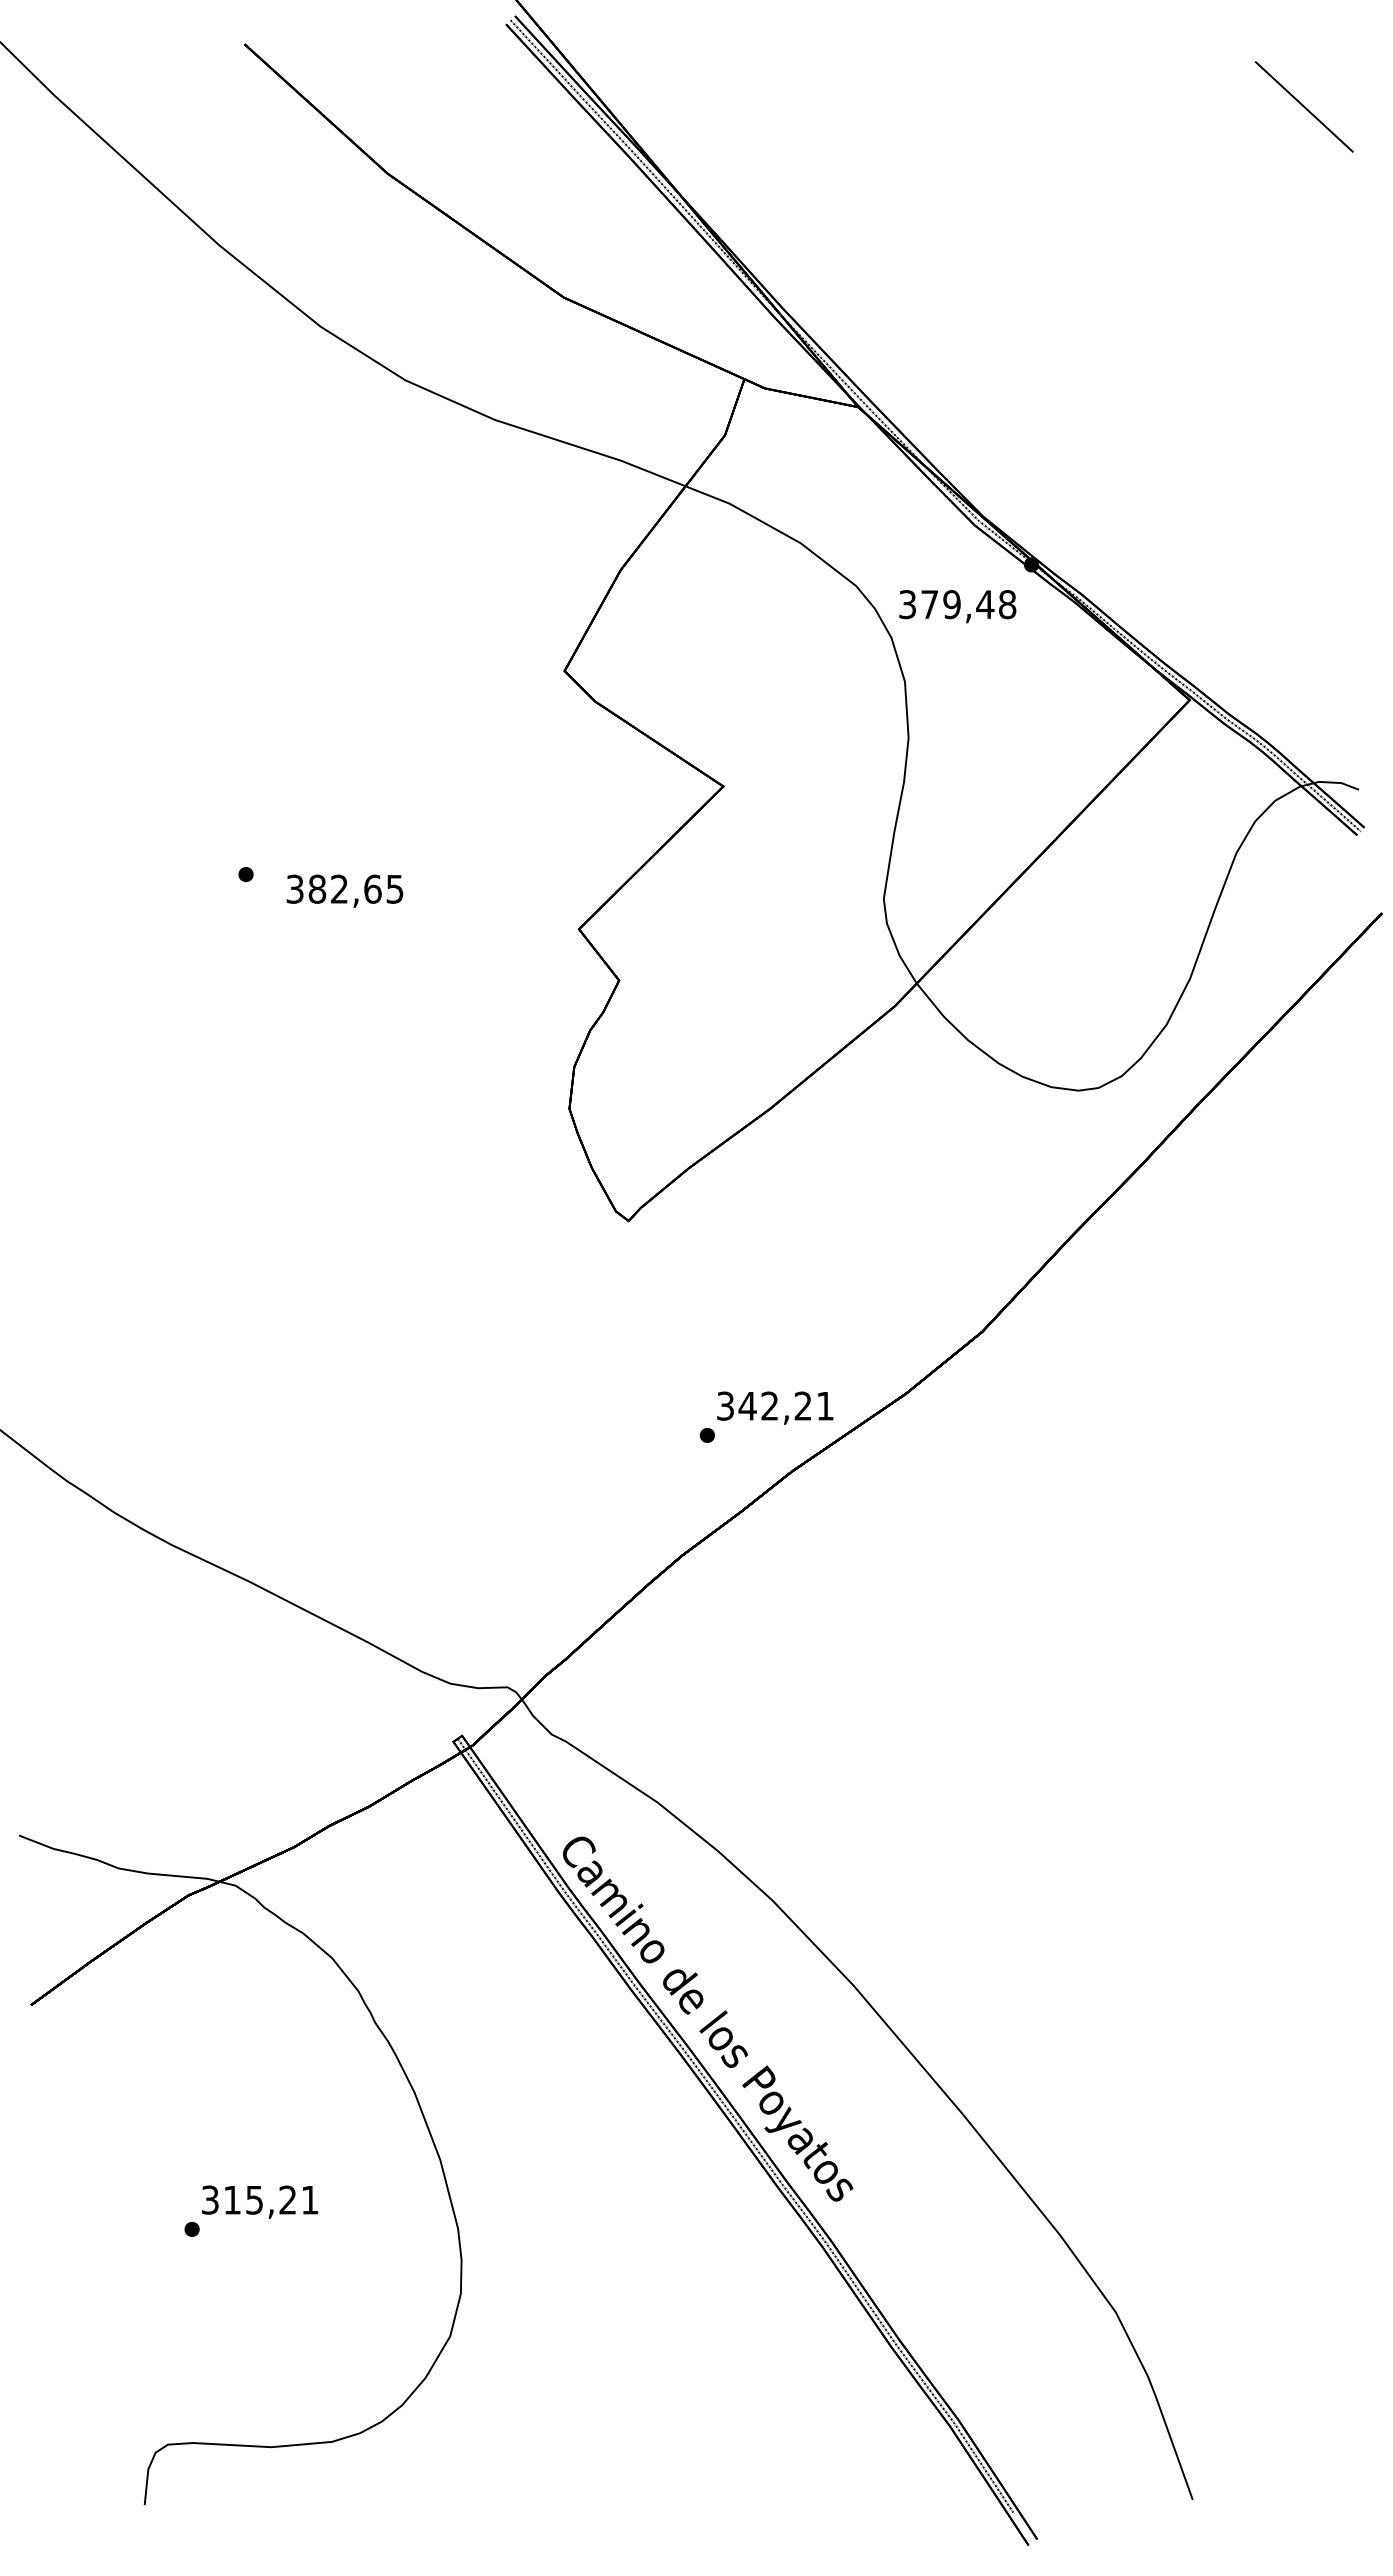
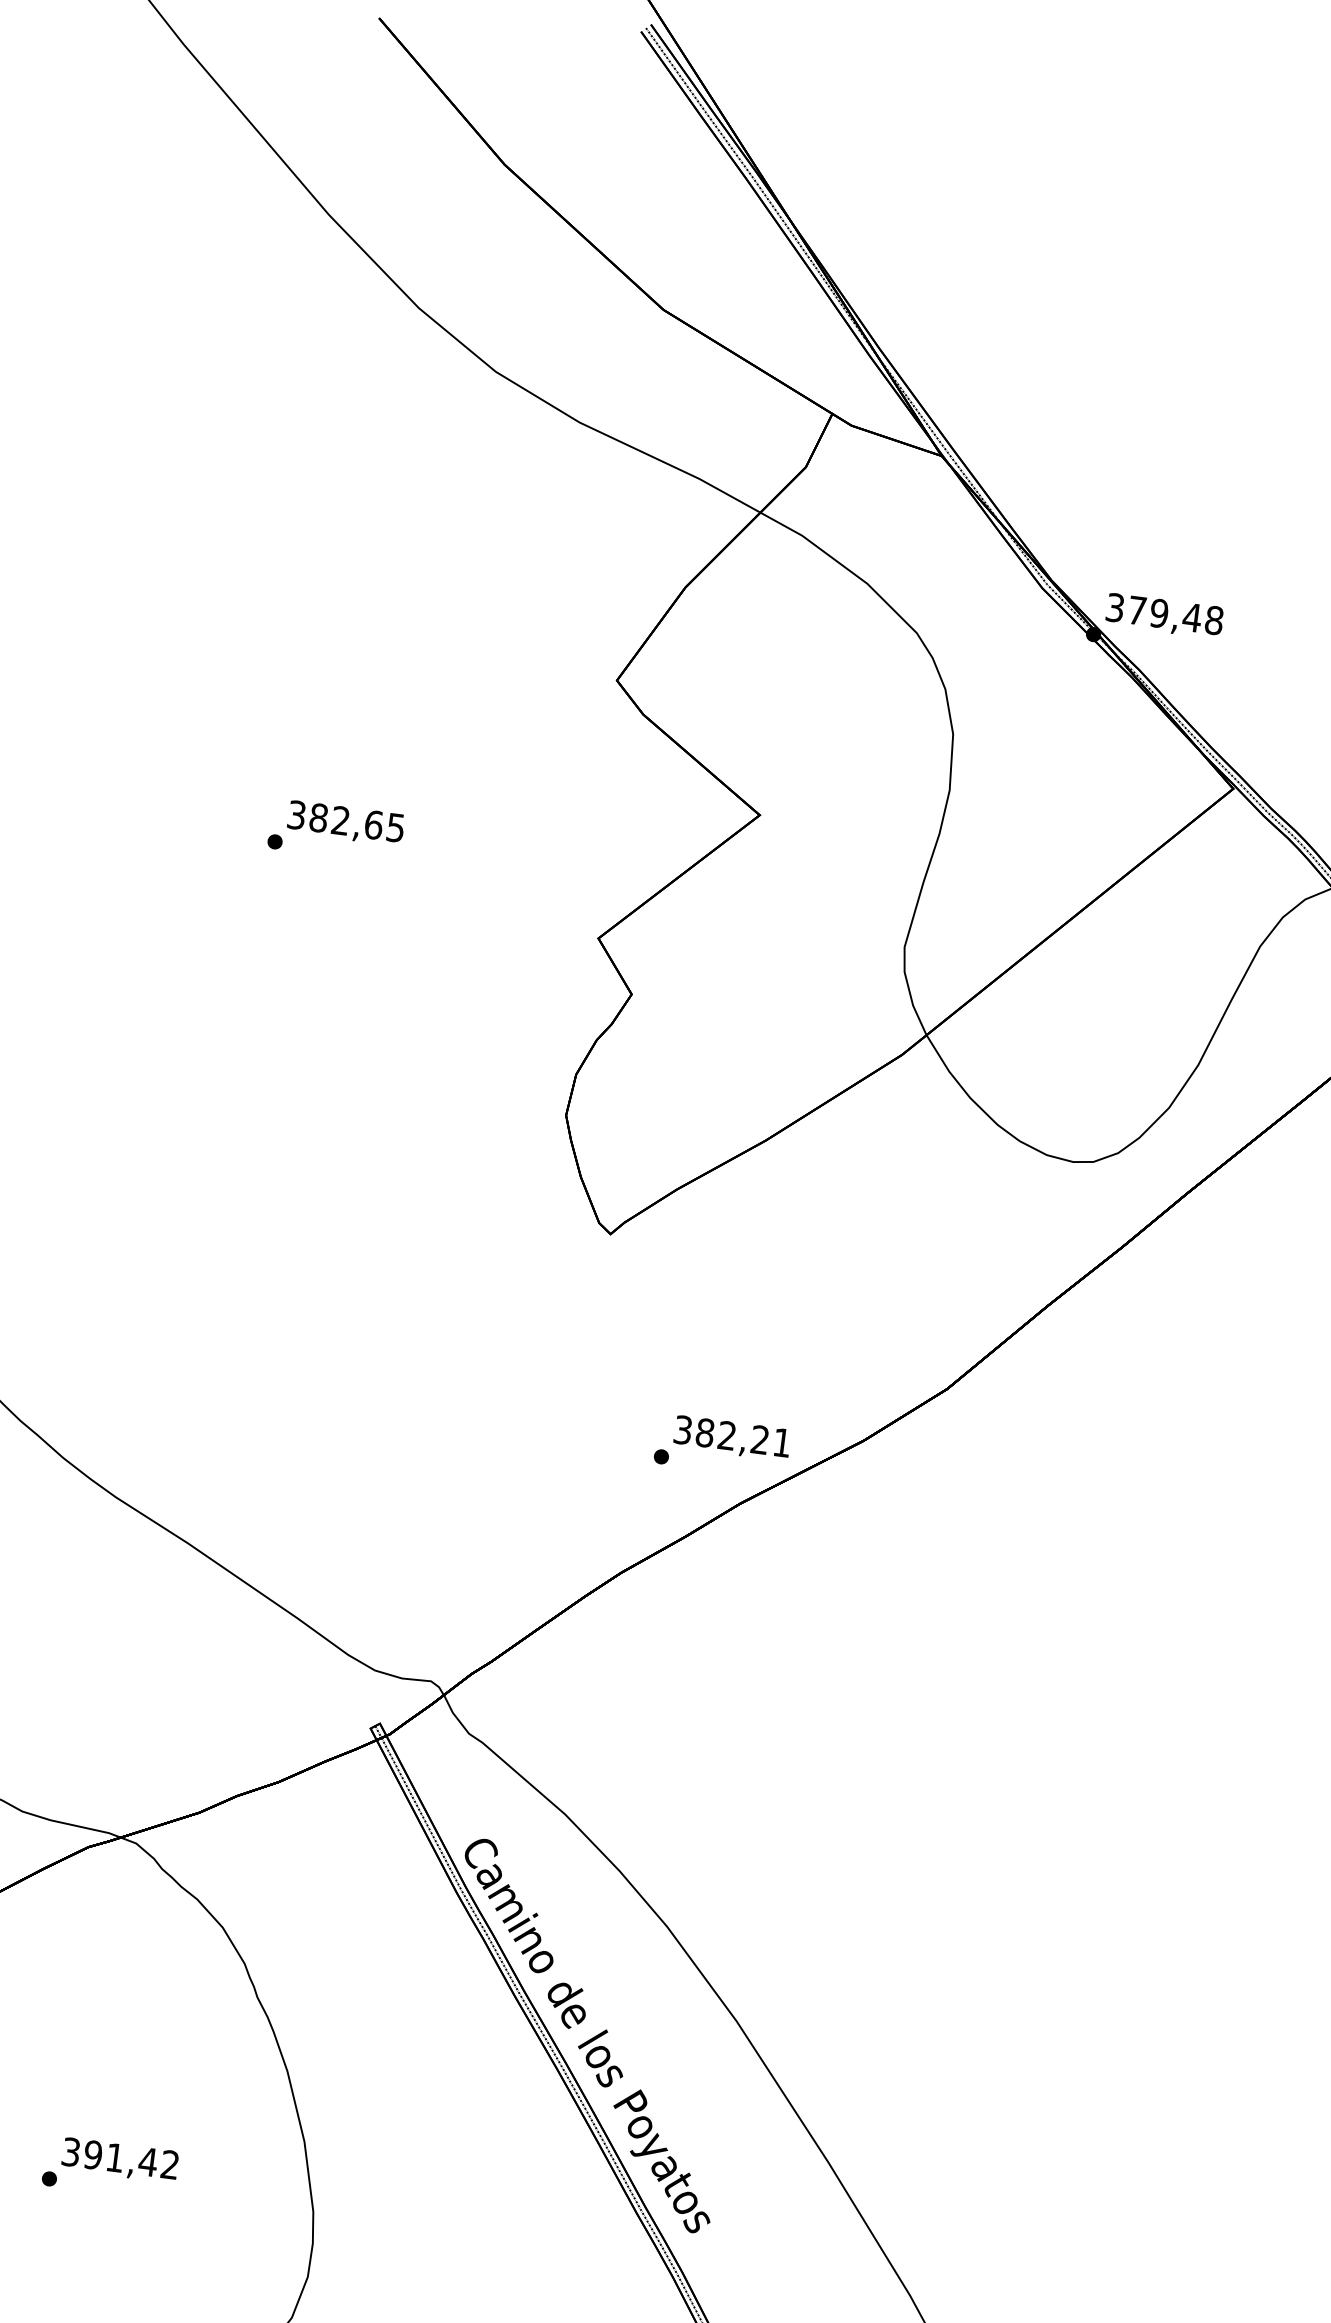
text: (957, 606) -> (1164, 616), moved
text: (344, 890) -> (345, 822), moved
text: (747, 1405) -> (705, 1432), 342,21 -> 382,21
text: (270, 2199) -> (131, 2159), 315,21 -> 391,42

